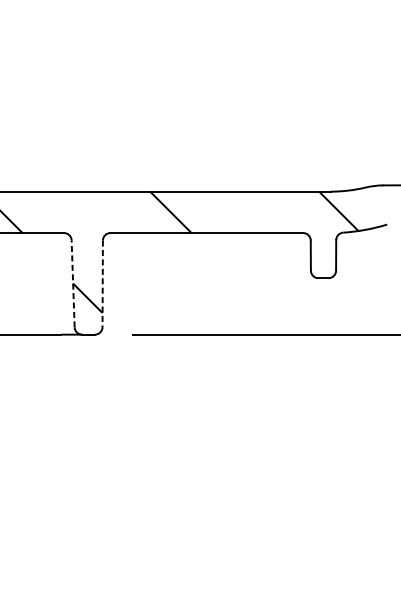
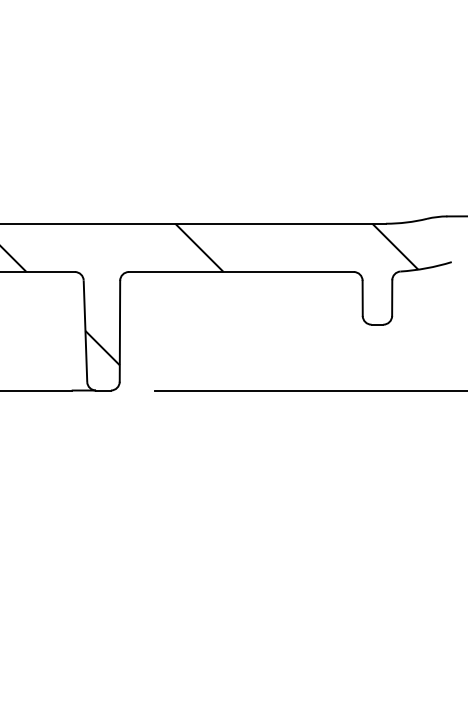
line: (73, 284) -> (85, 332), dashed -> solid
line: (102, 284) -> (119, 331), dashed -> solid

